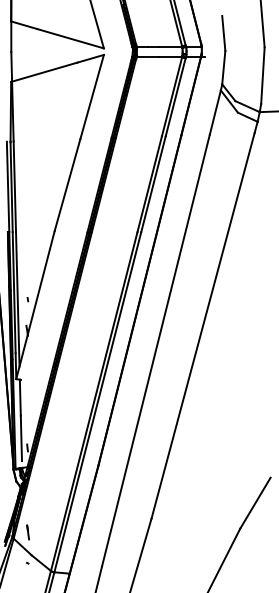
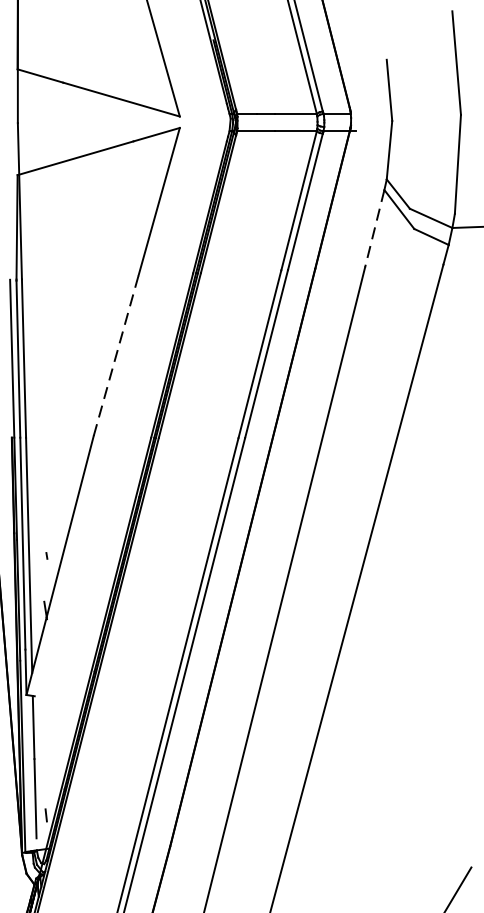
line: (215, 112) -> (375, 228), solid -> dashed
line: (67, 185) -> (116, 356), solid -> dashed

